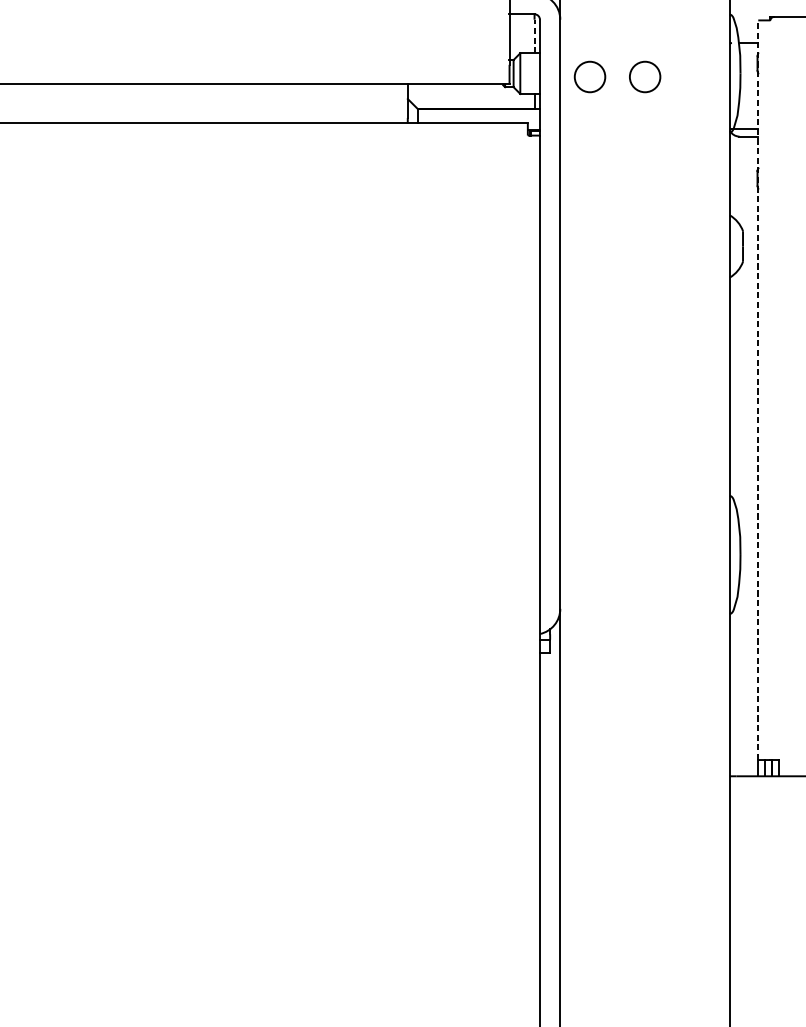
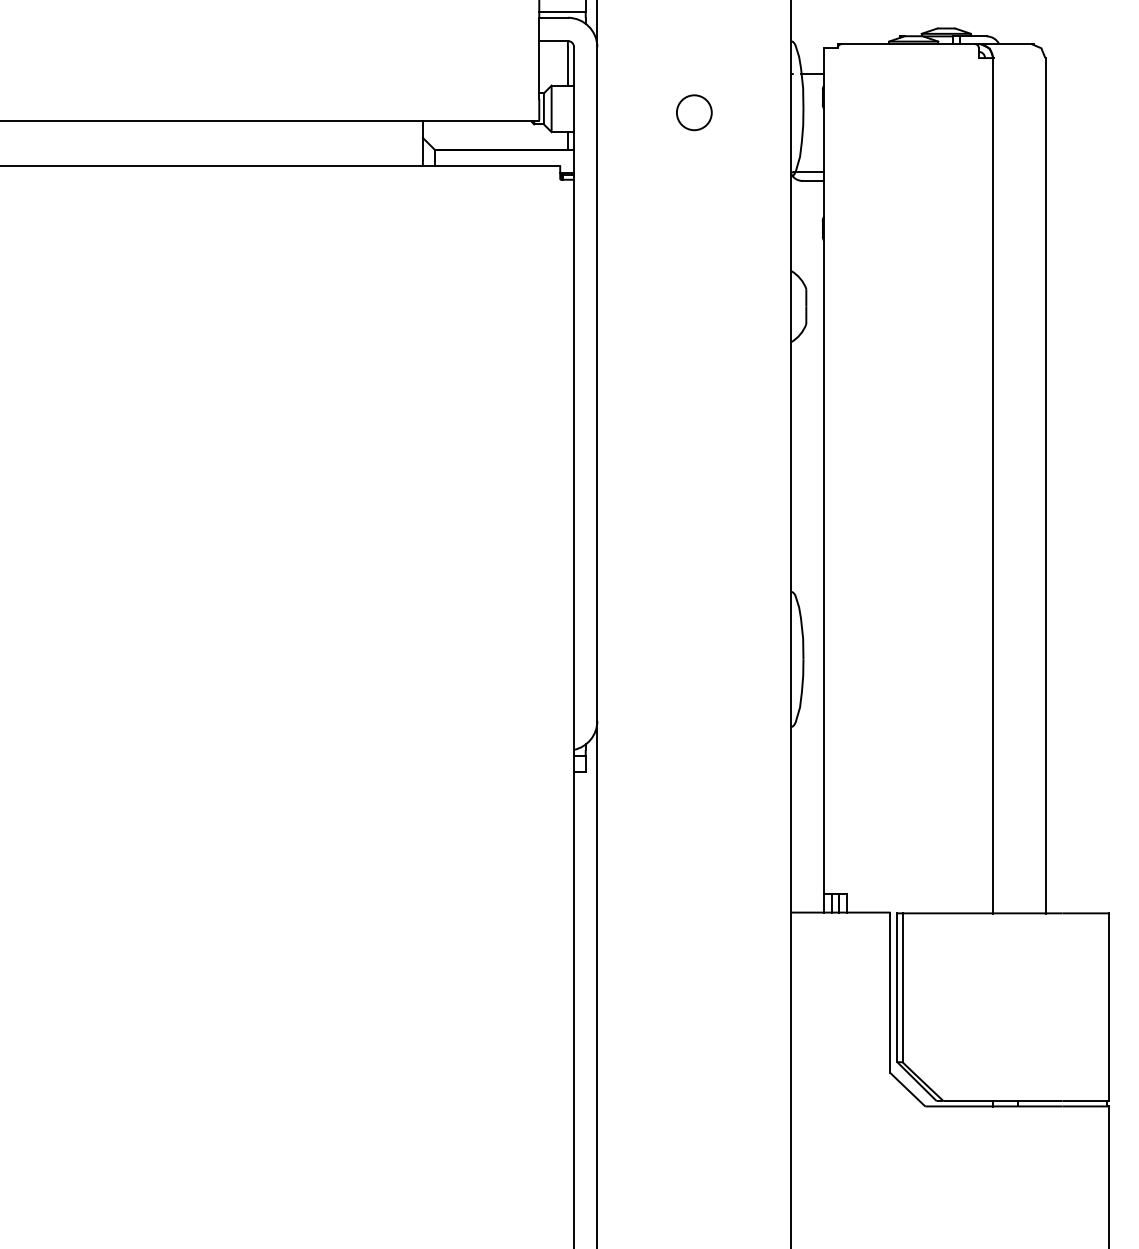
line: (534, 35) -> (567, 65), dashed -> solid
circle: (590, 76) -> (631, 112), removed
line: (758, 390) -> (823, 471), dashed -> solid

